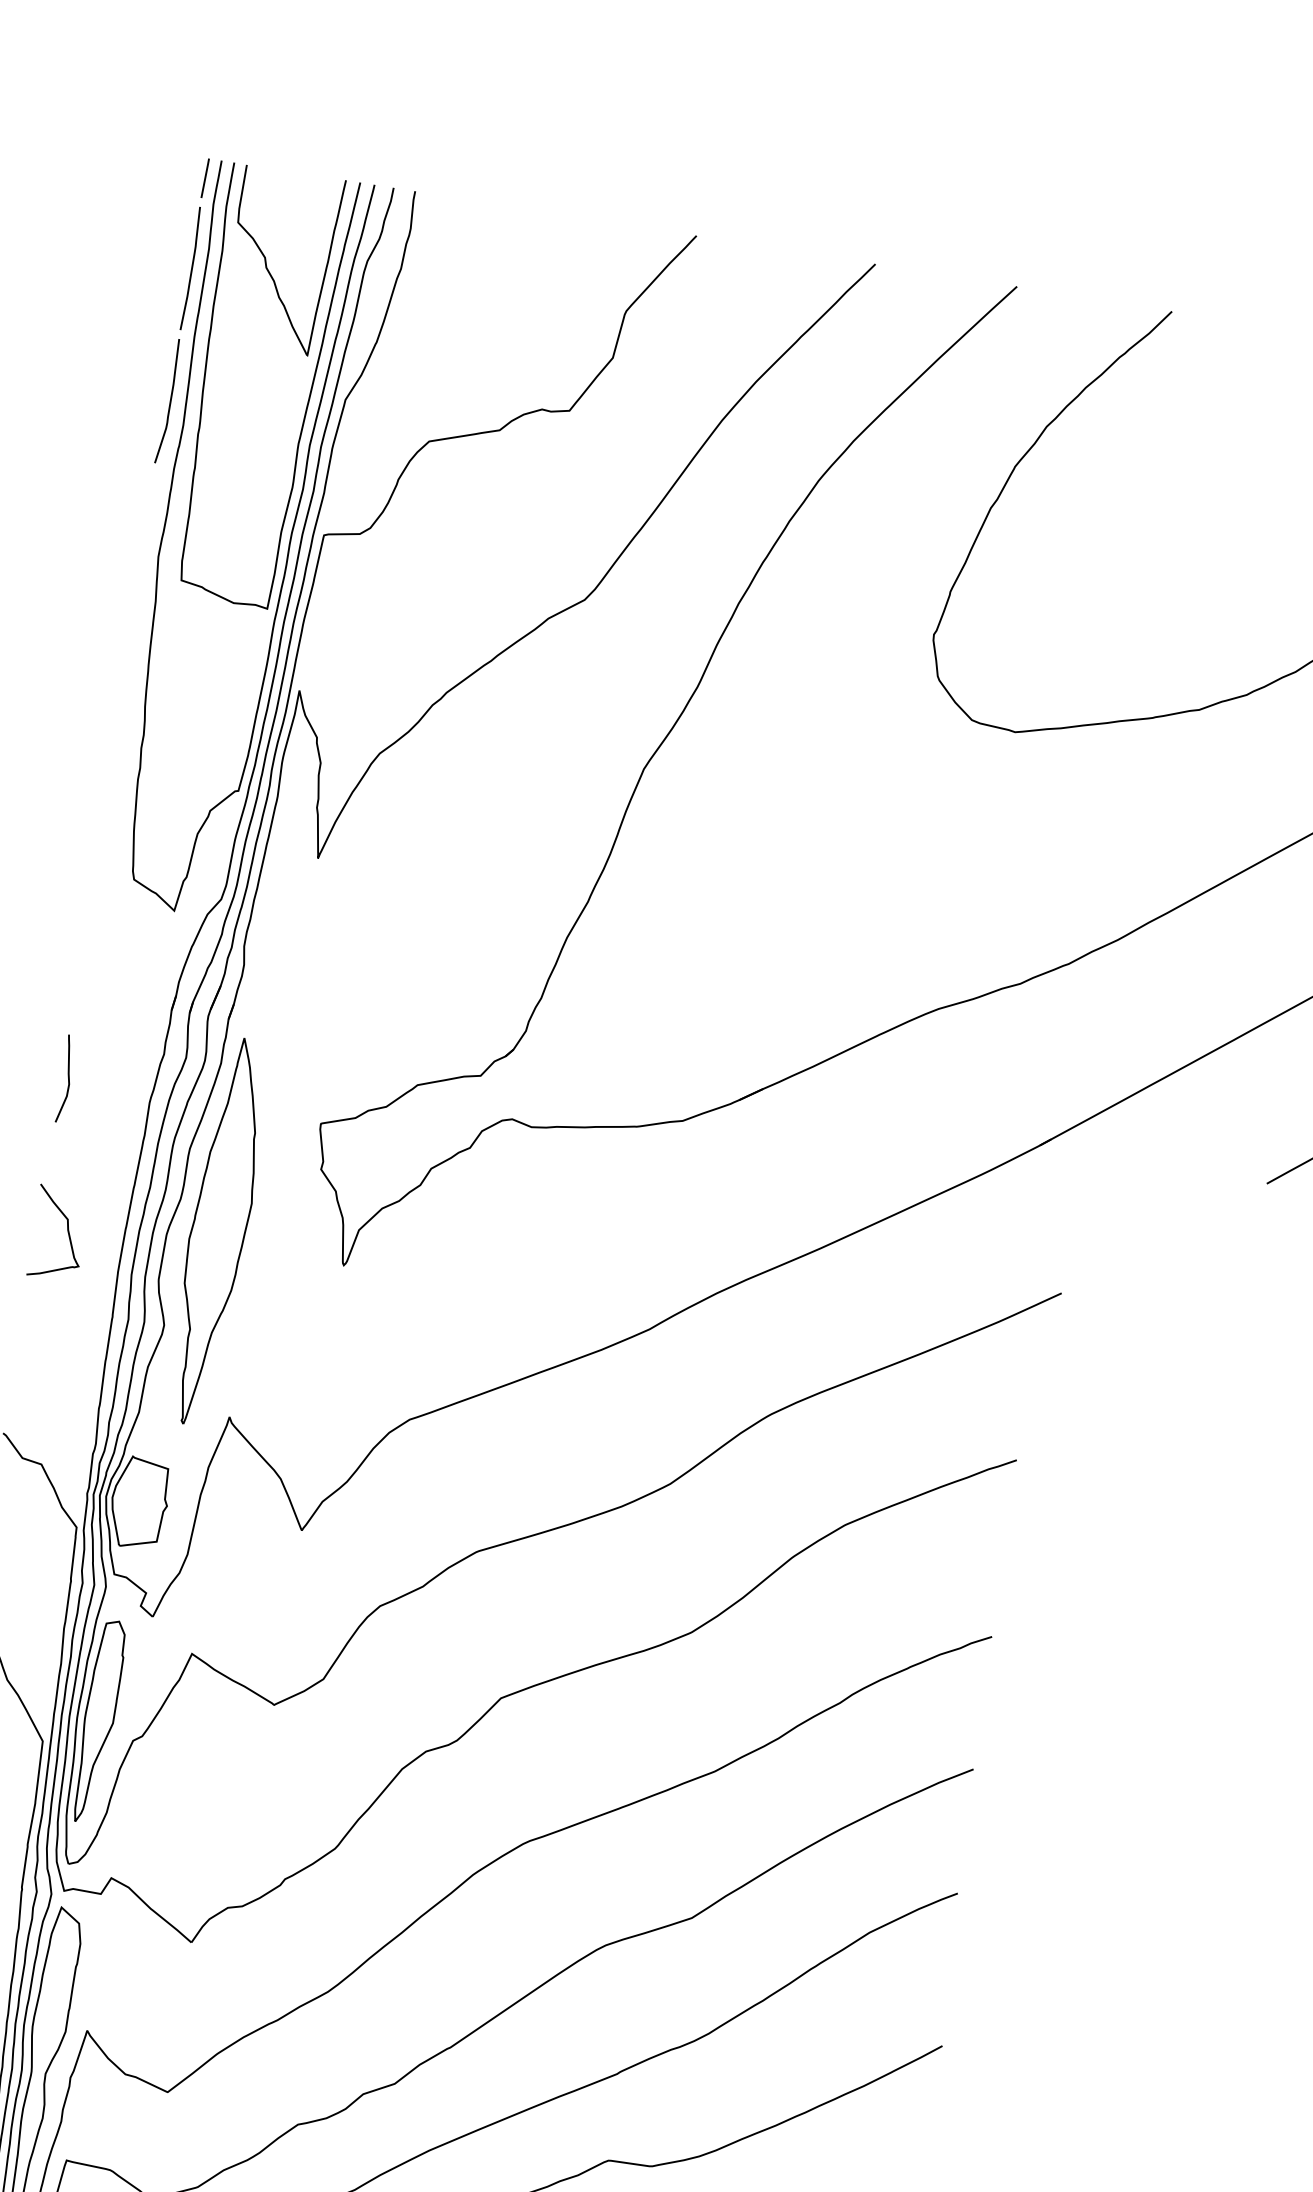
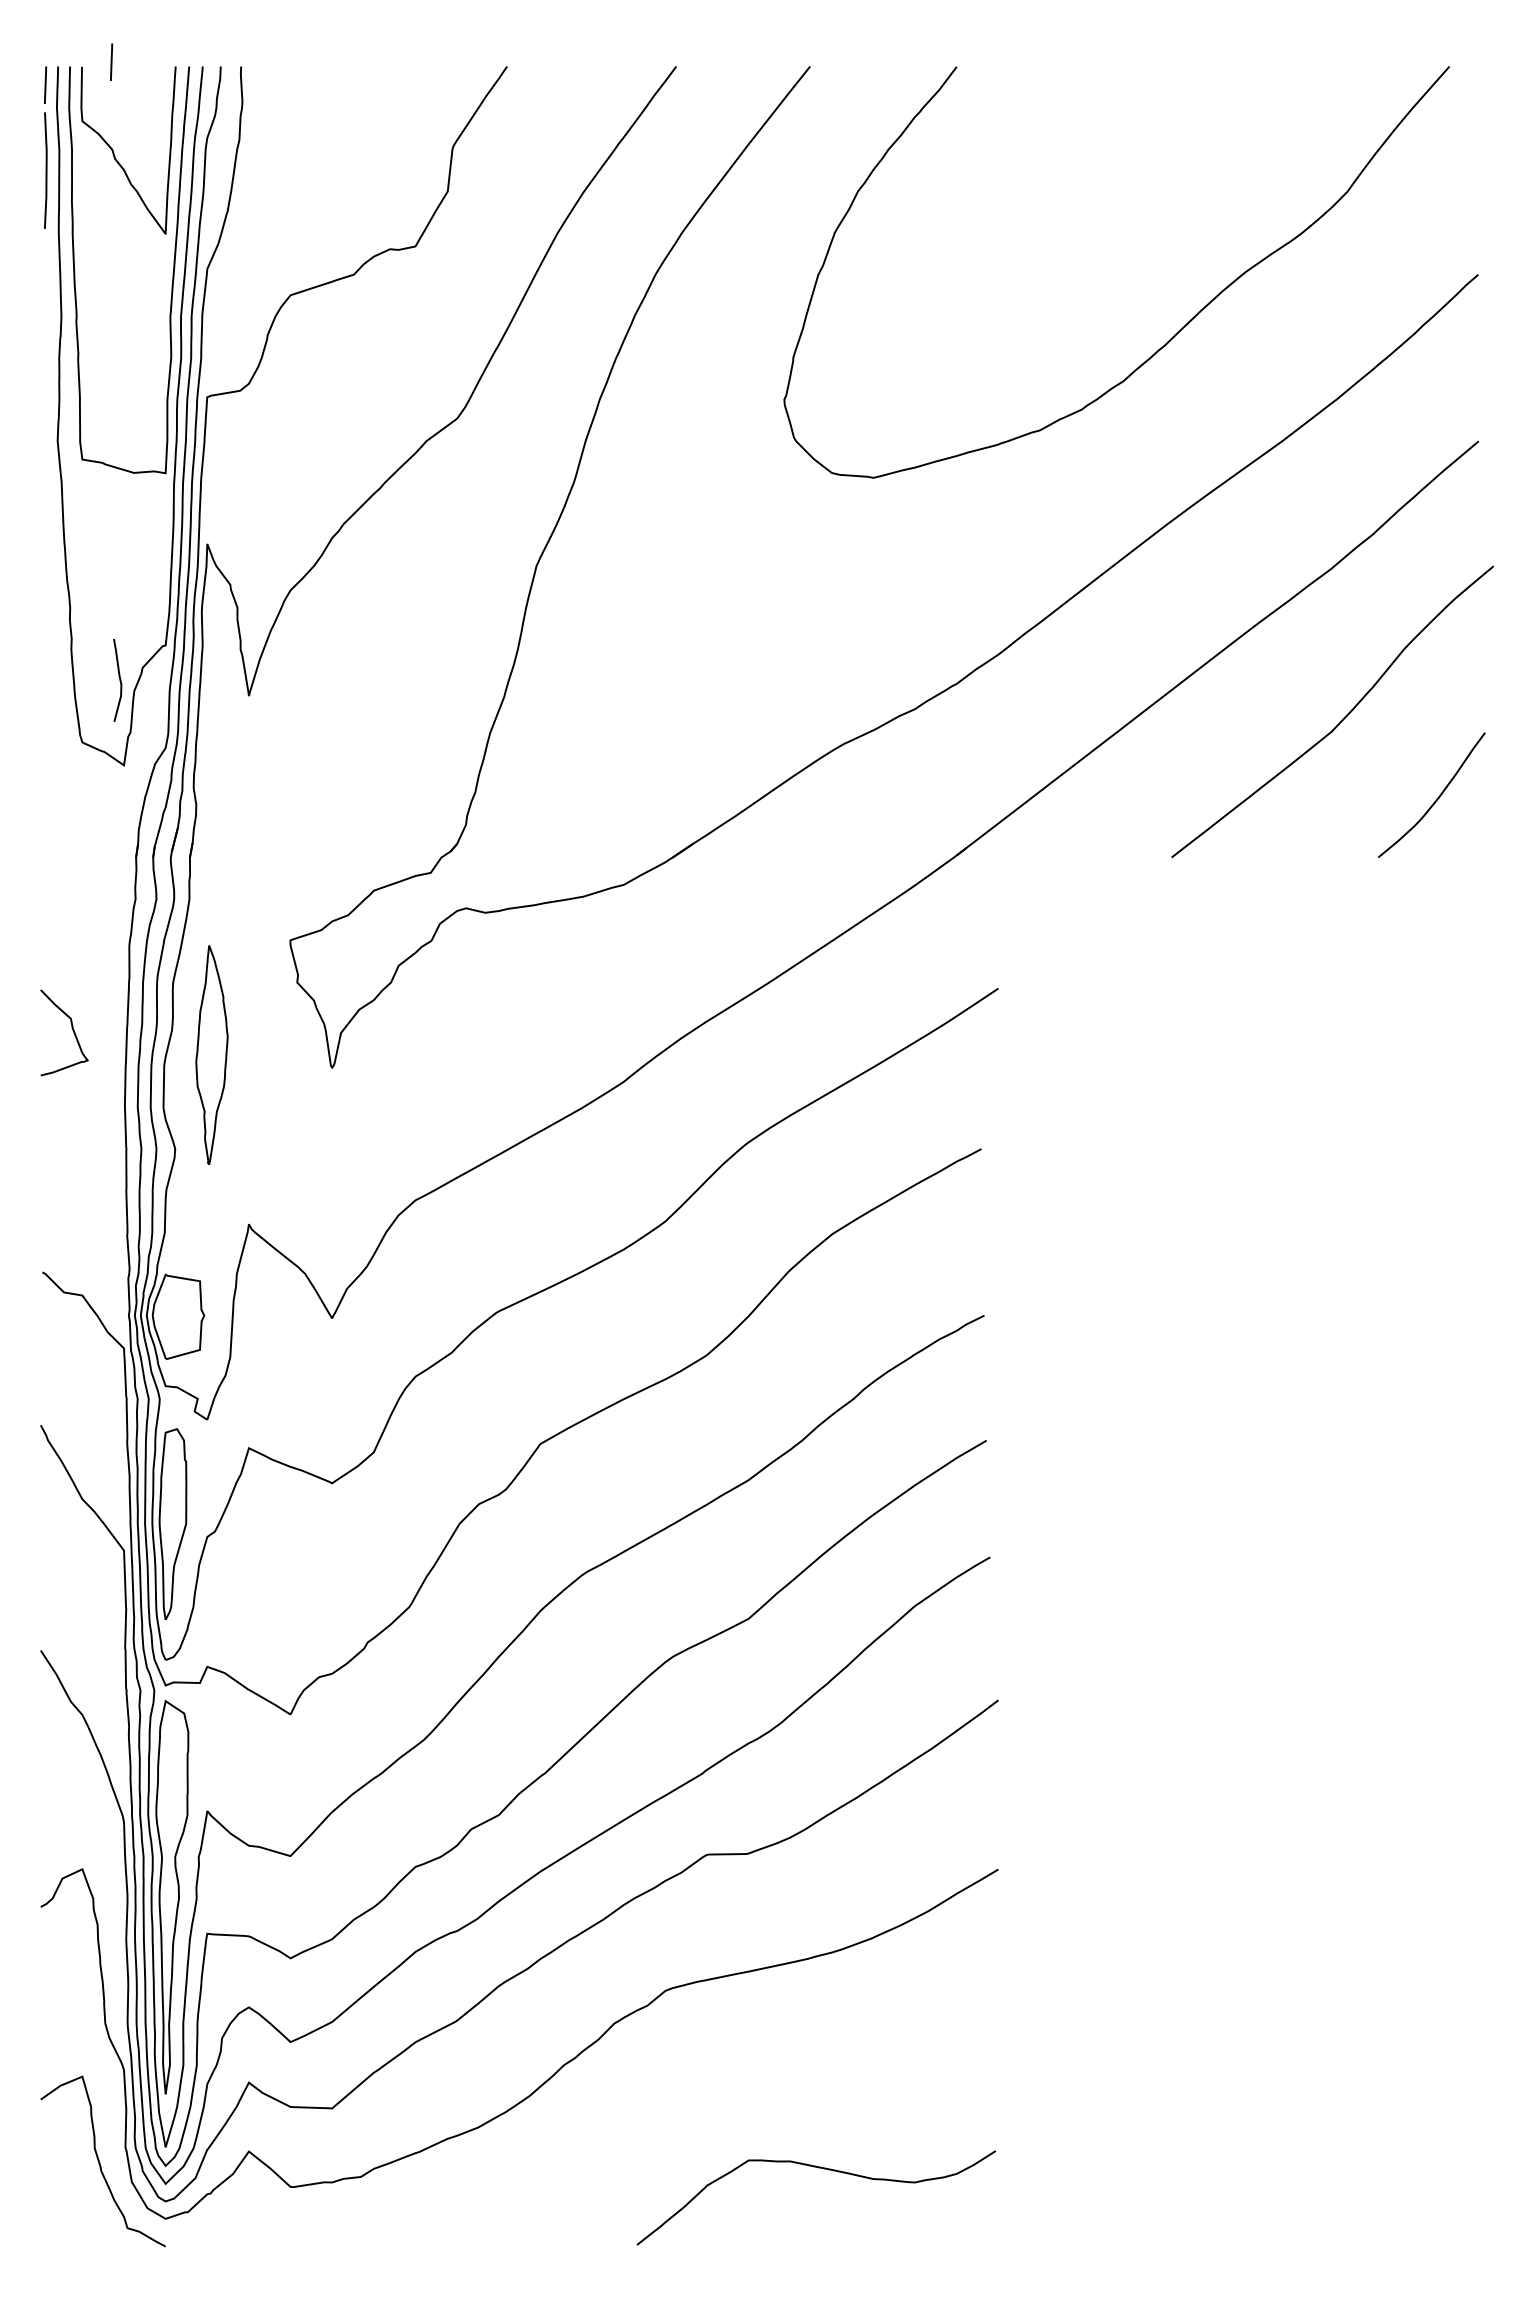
line: (278, 164) -> (111, 61), added
curve: (169, 401) -> (45, 296), removed
curve: (67, 1079) -> (119, 680), moved
curve: (66, 1229) -> (71, 1028), moved
part: (218, 1231) -> (211, 1054), size x0.6

